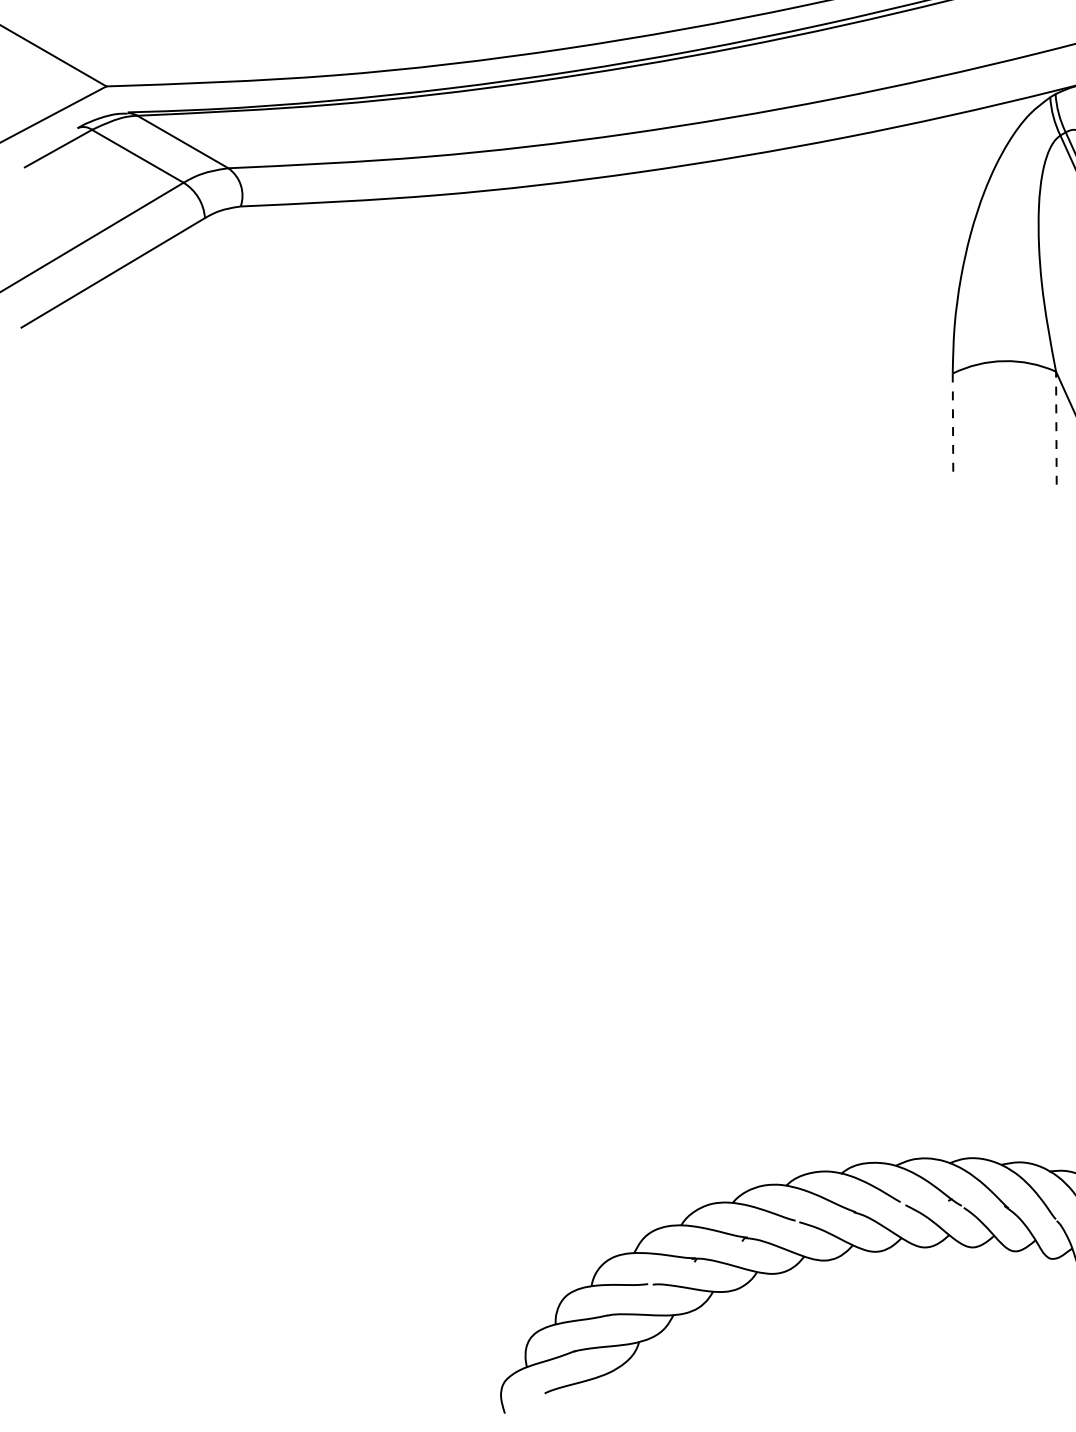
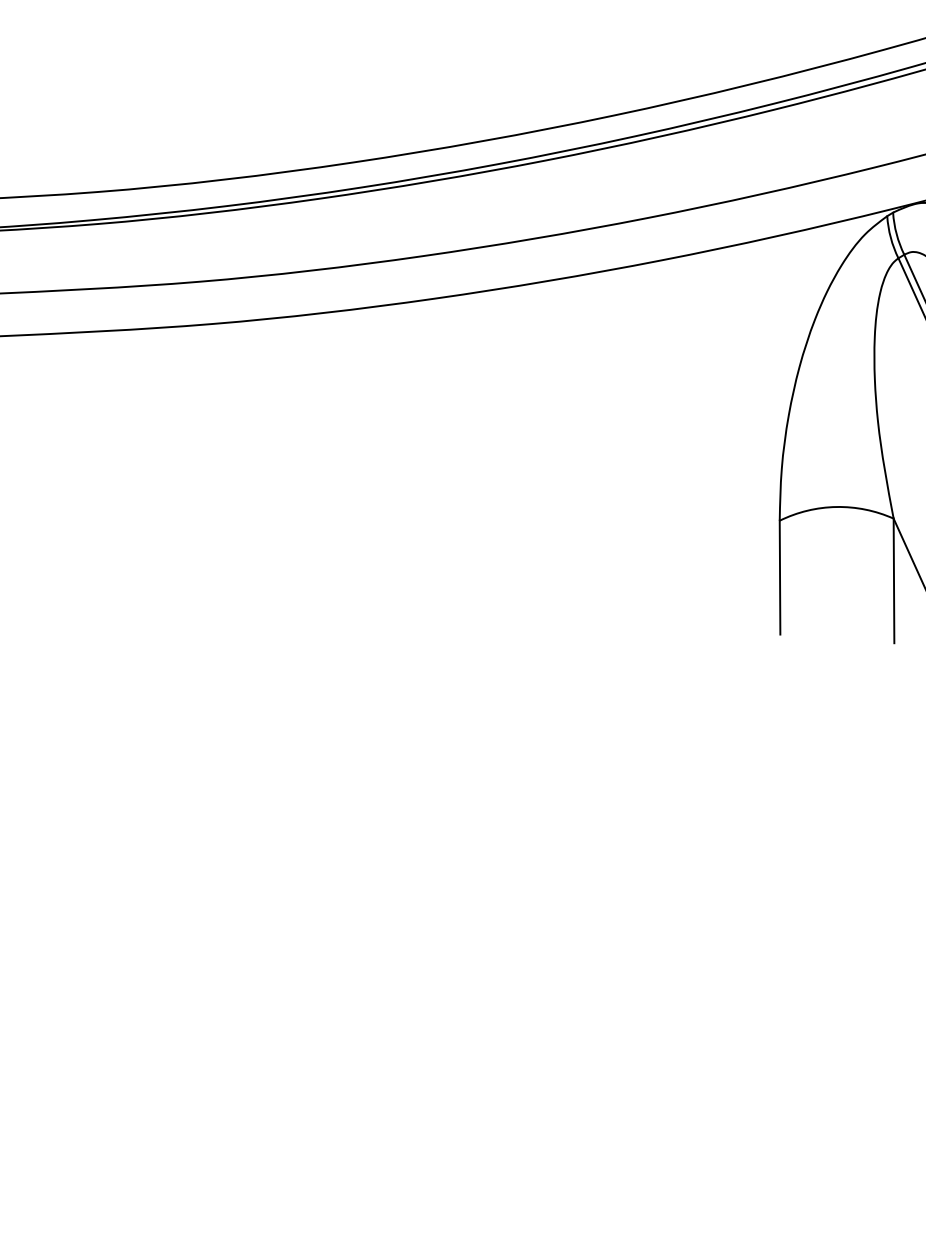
line: (953, 425) -> (780, 577), dashed -> solid
line: (1056, 427) -> (894, 580), dashed -> solid

